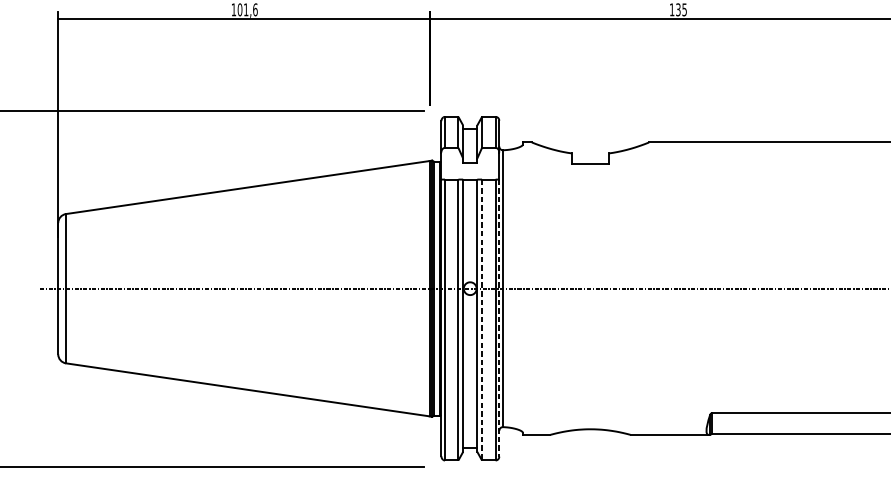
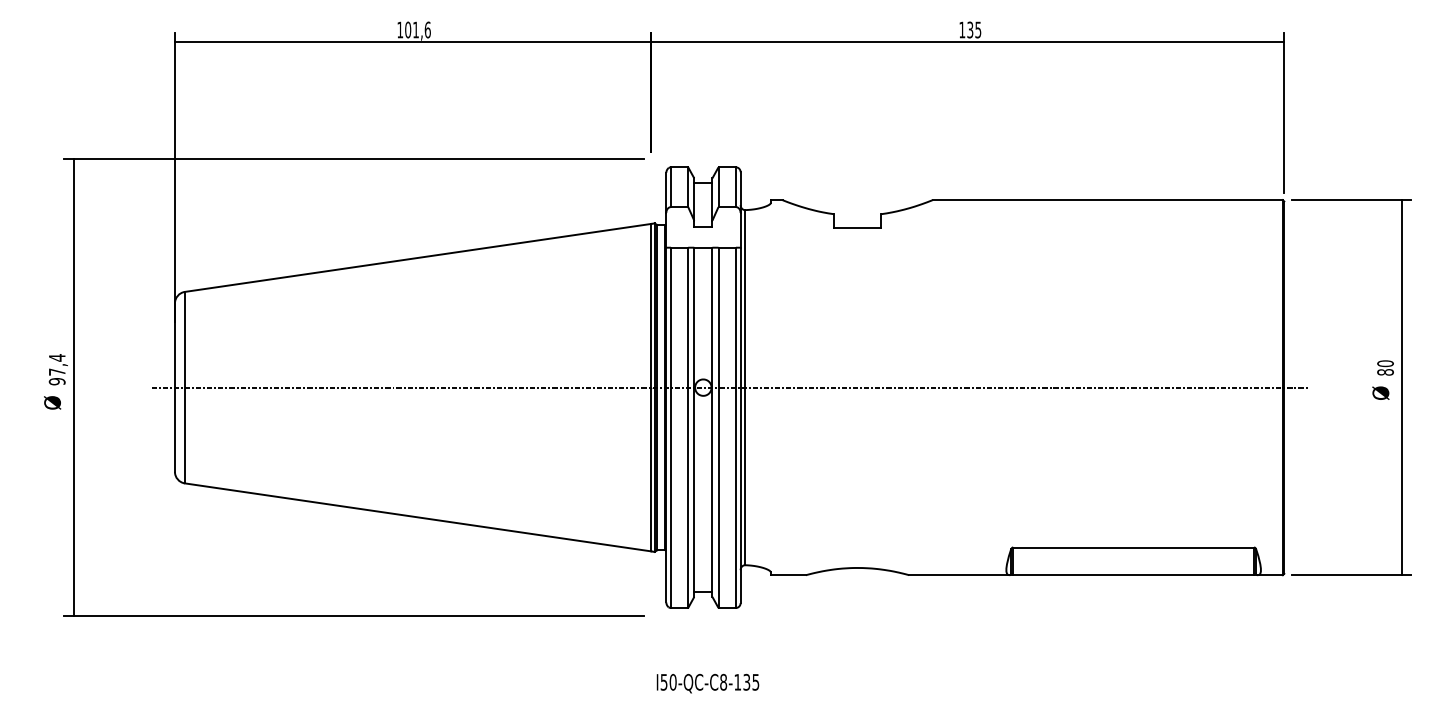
line: (499, 318) -> (740, 425), dashed -> solid
line: (482, 320) -> (718, 428), dashed -> solid

